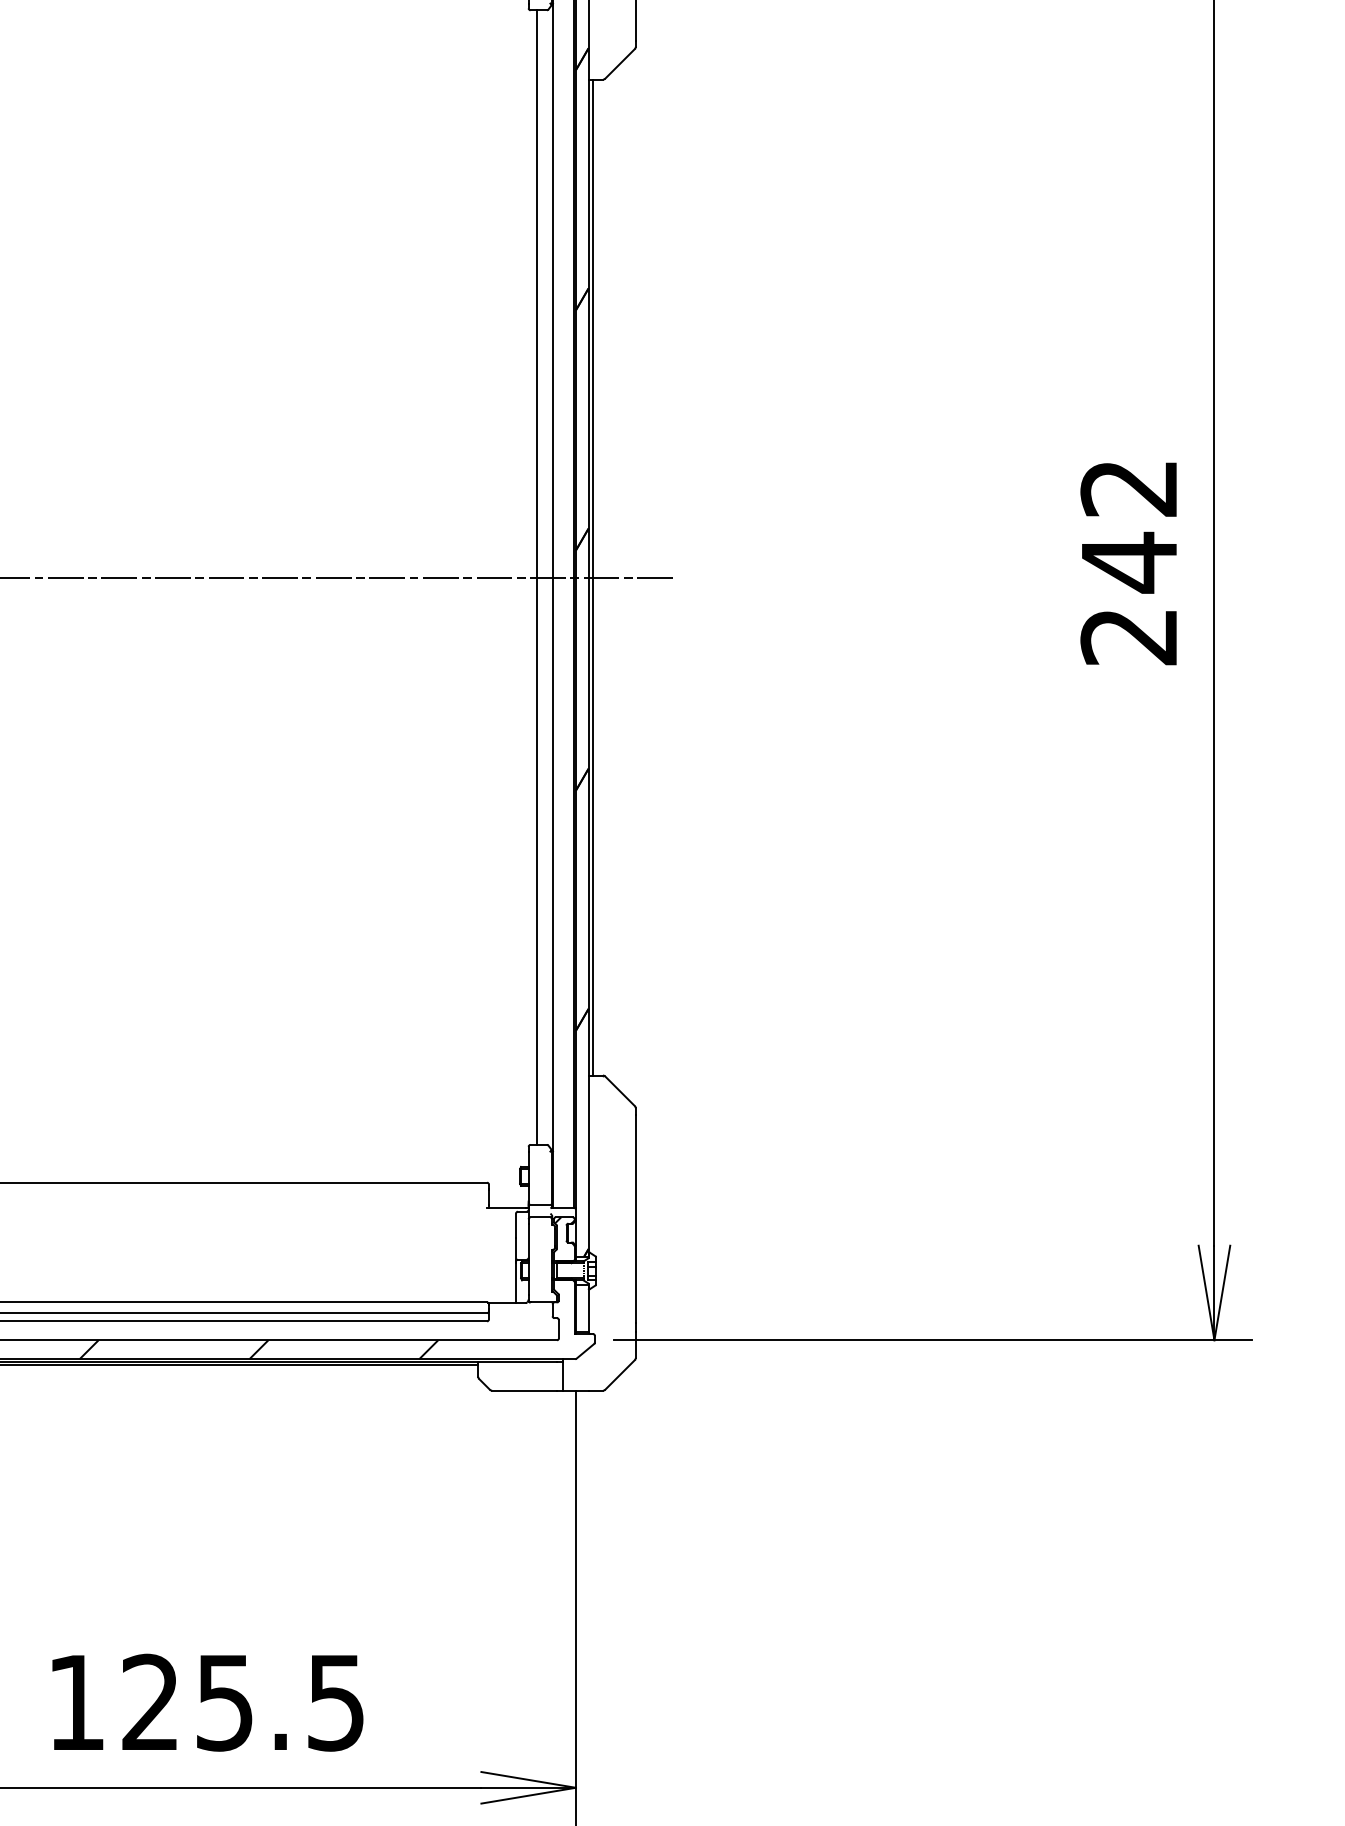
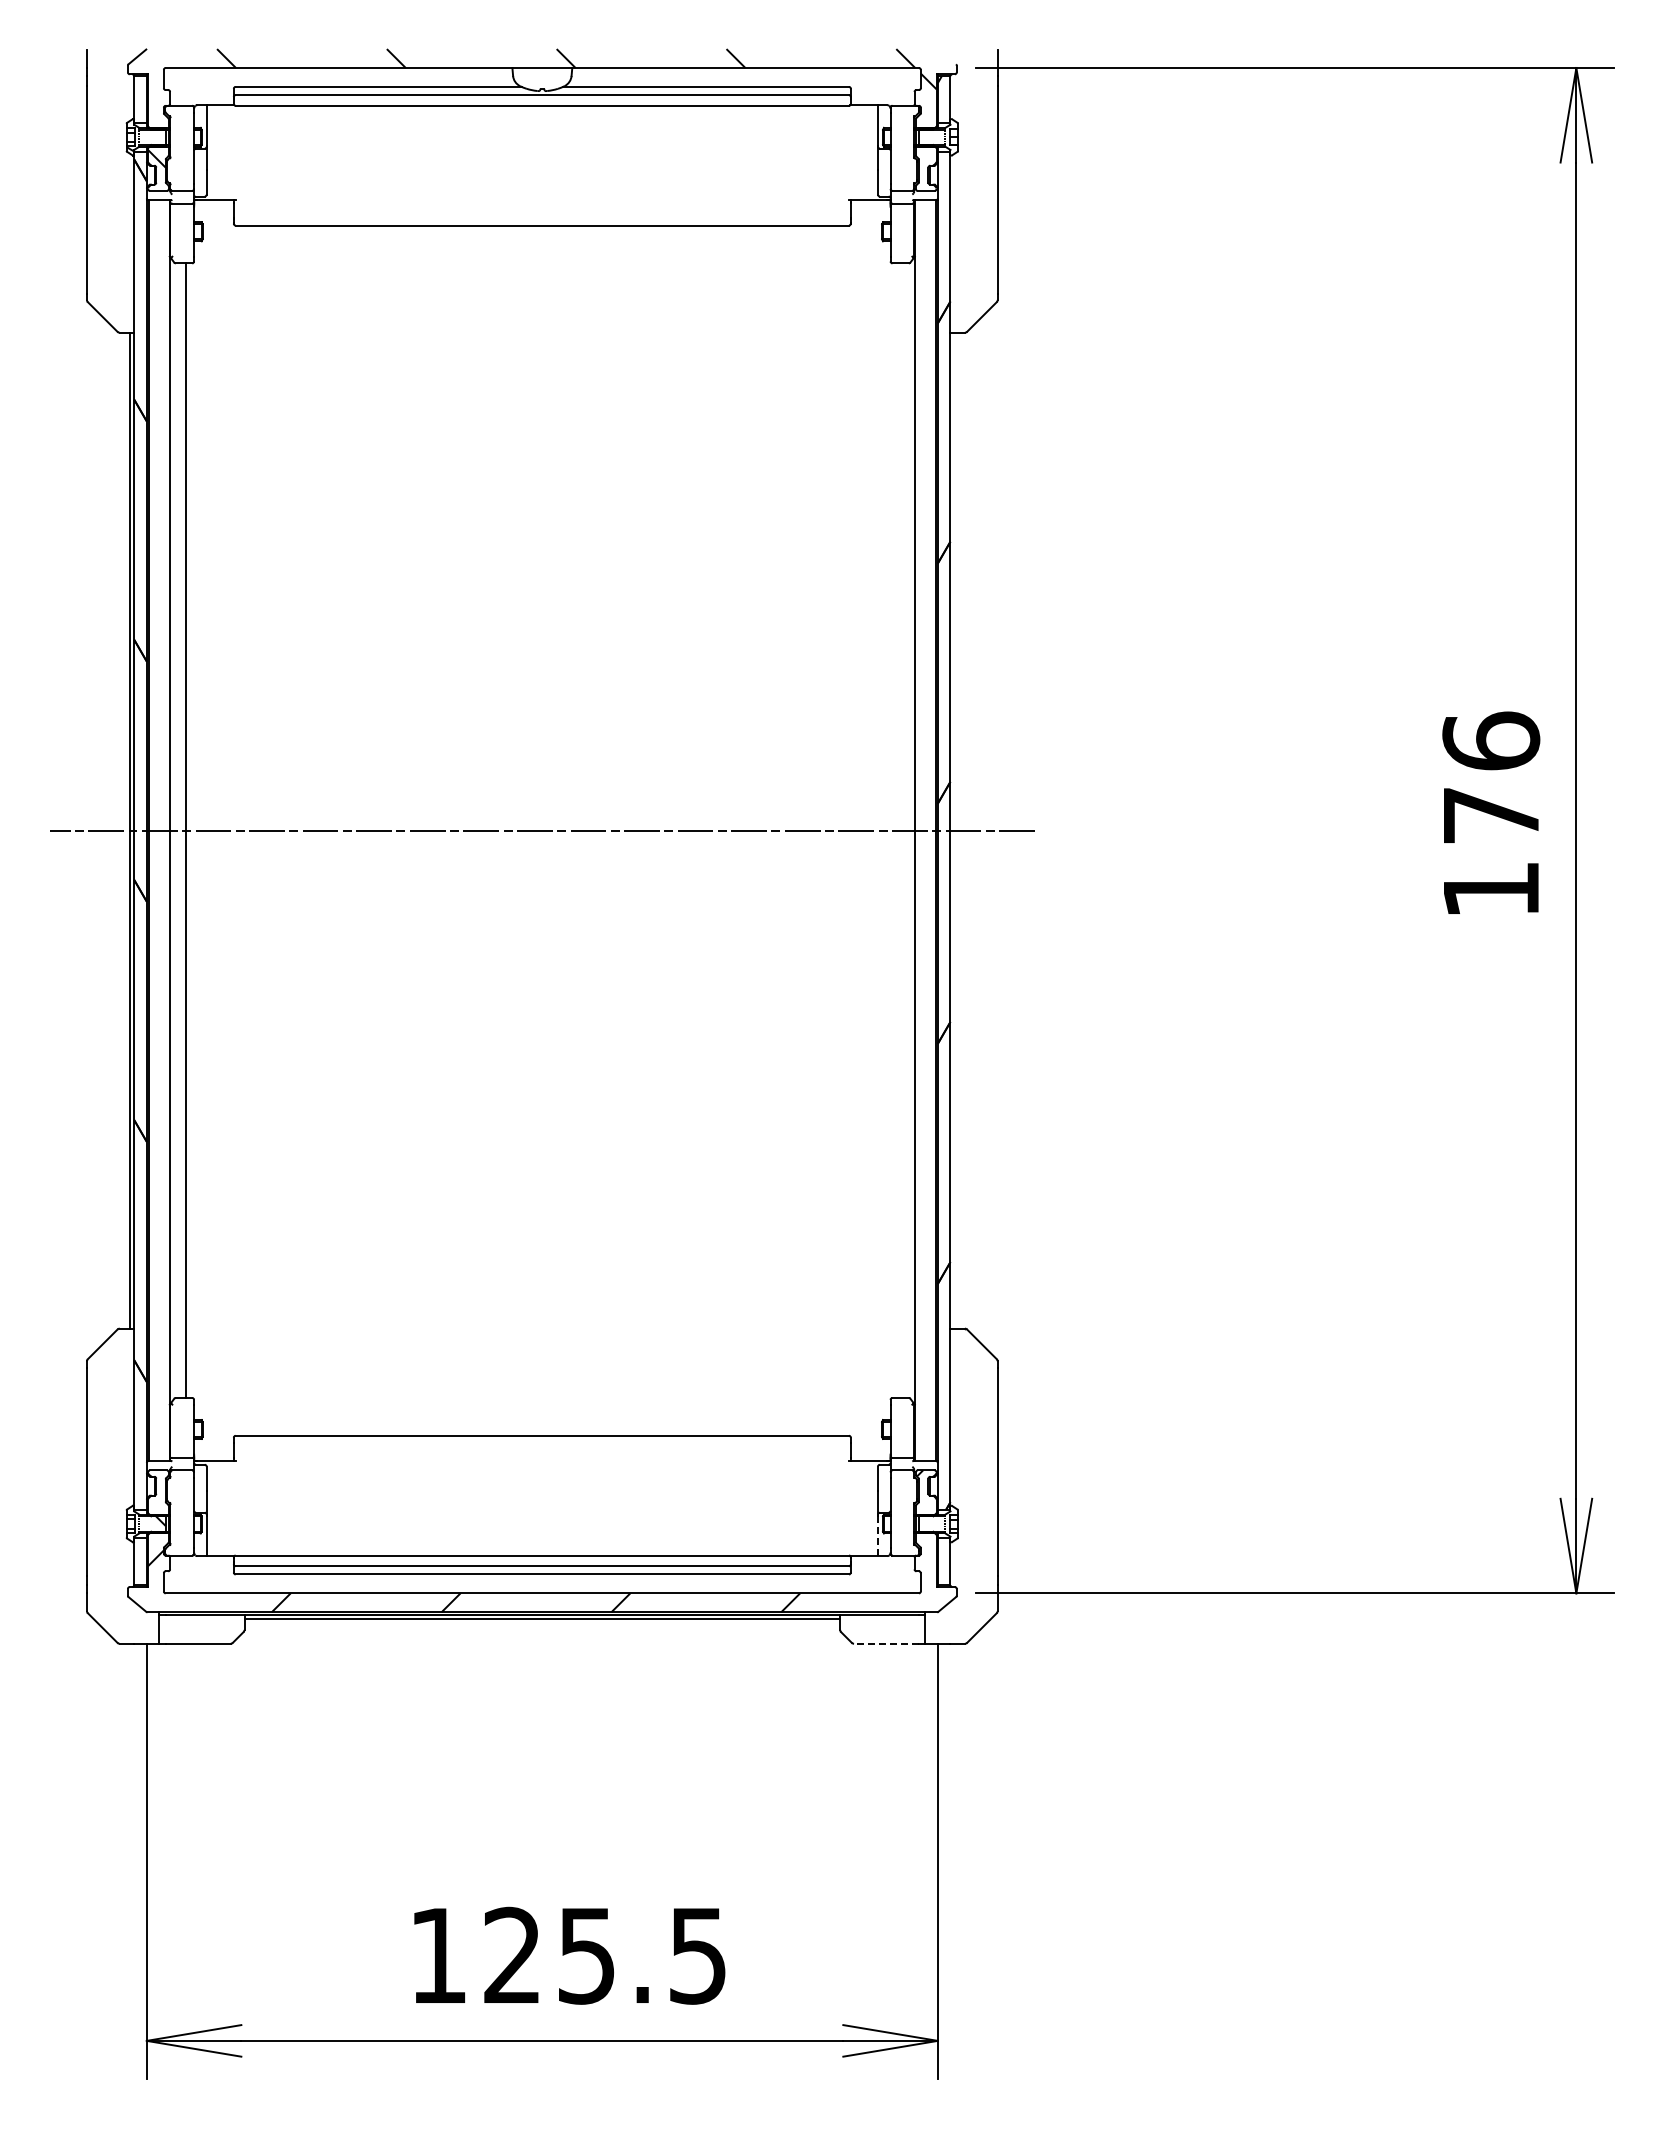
text: (1129, 561) -> (1491, 814), 242 -> 176
line: (537, 577) -> (899, 830), removed
line: (592, 577) -> (954, 830), removed
line: (515, 1283) -> (877, 1536), solid -> dashed
line: (524, 1390) -> (886, 1643), solid -> dashed

